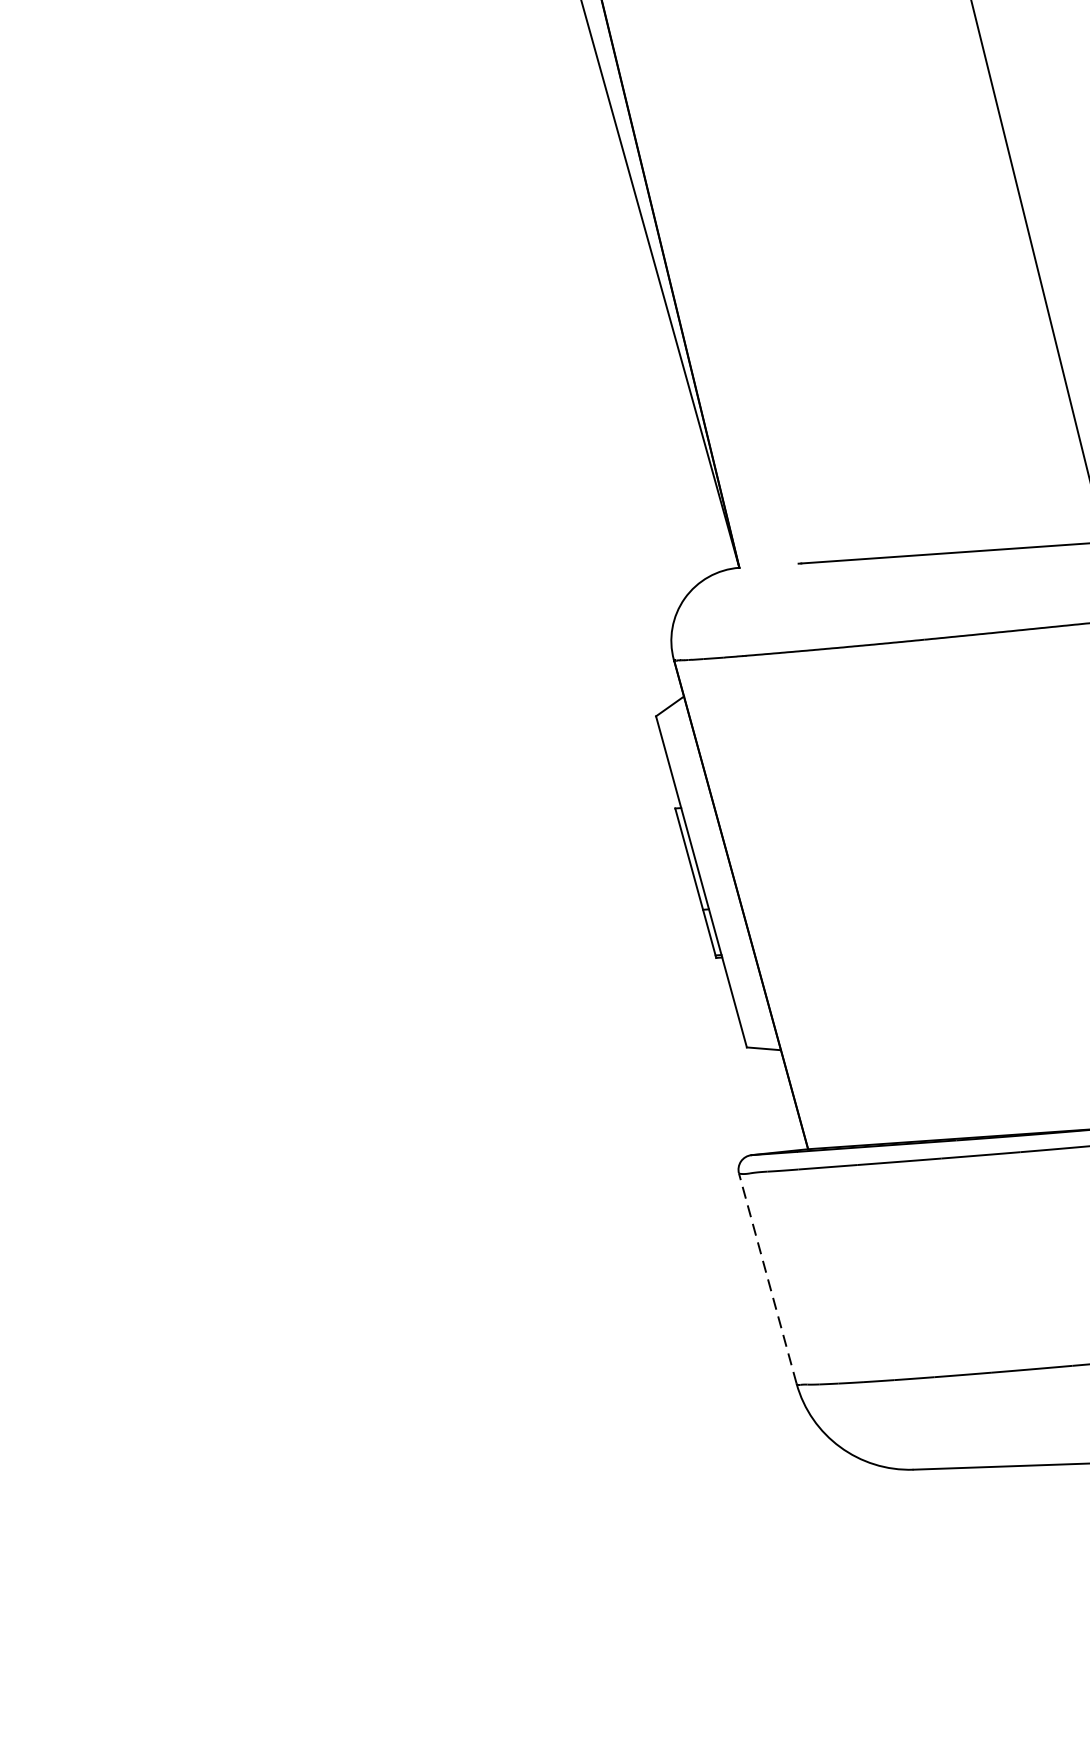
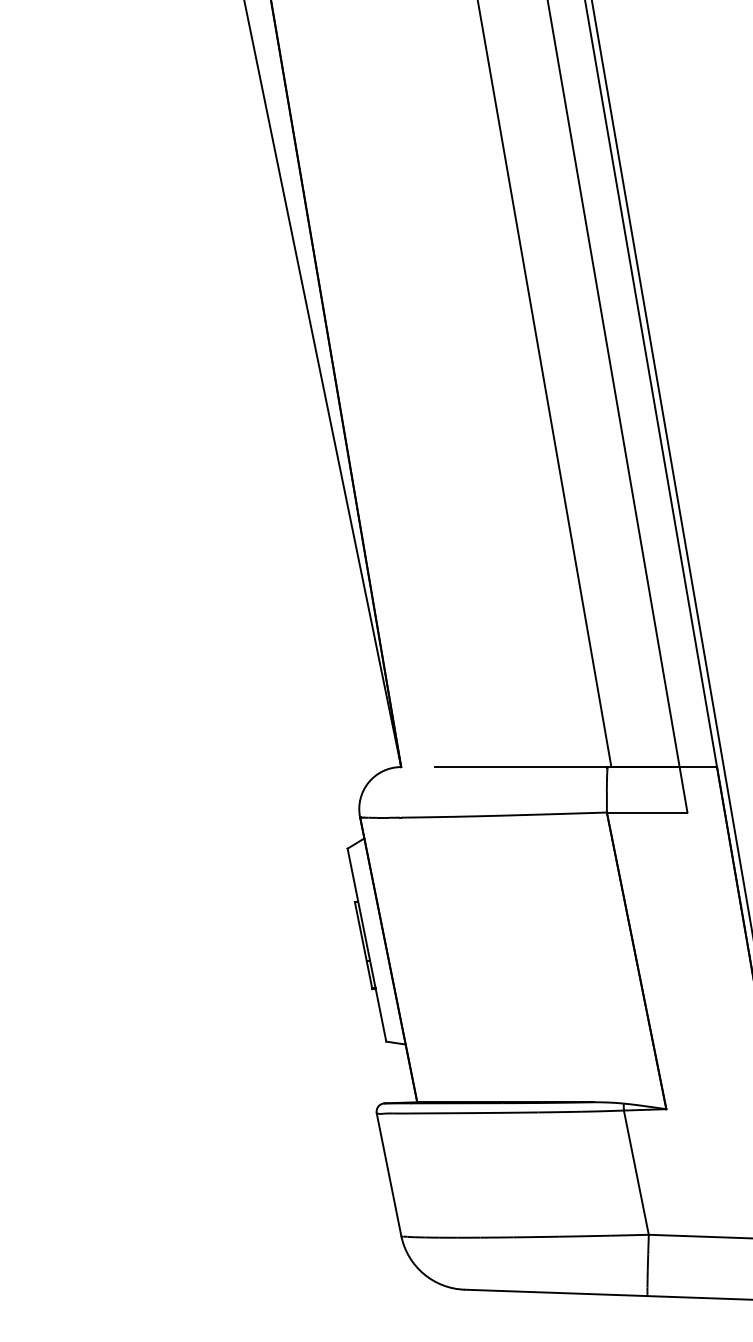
line: (766, 1278) -> (388, 1174), dashed -> solid

